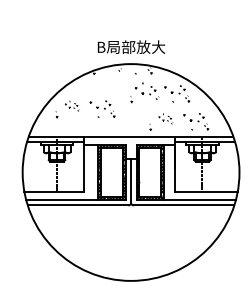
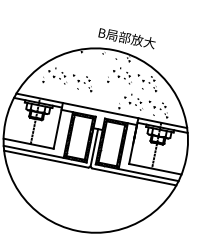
text: (131, 46) -> (127, 37), moved
part: (72, 105) -> (58, 74), size x1.67
part: (165, 118) -> (133, 101), size x1.67

